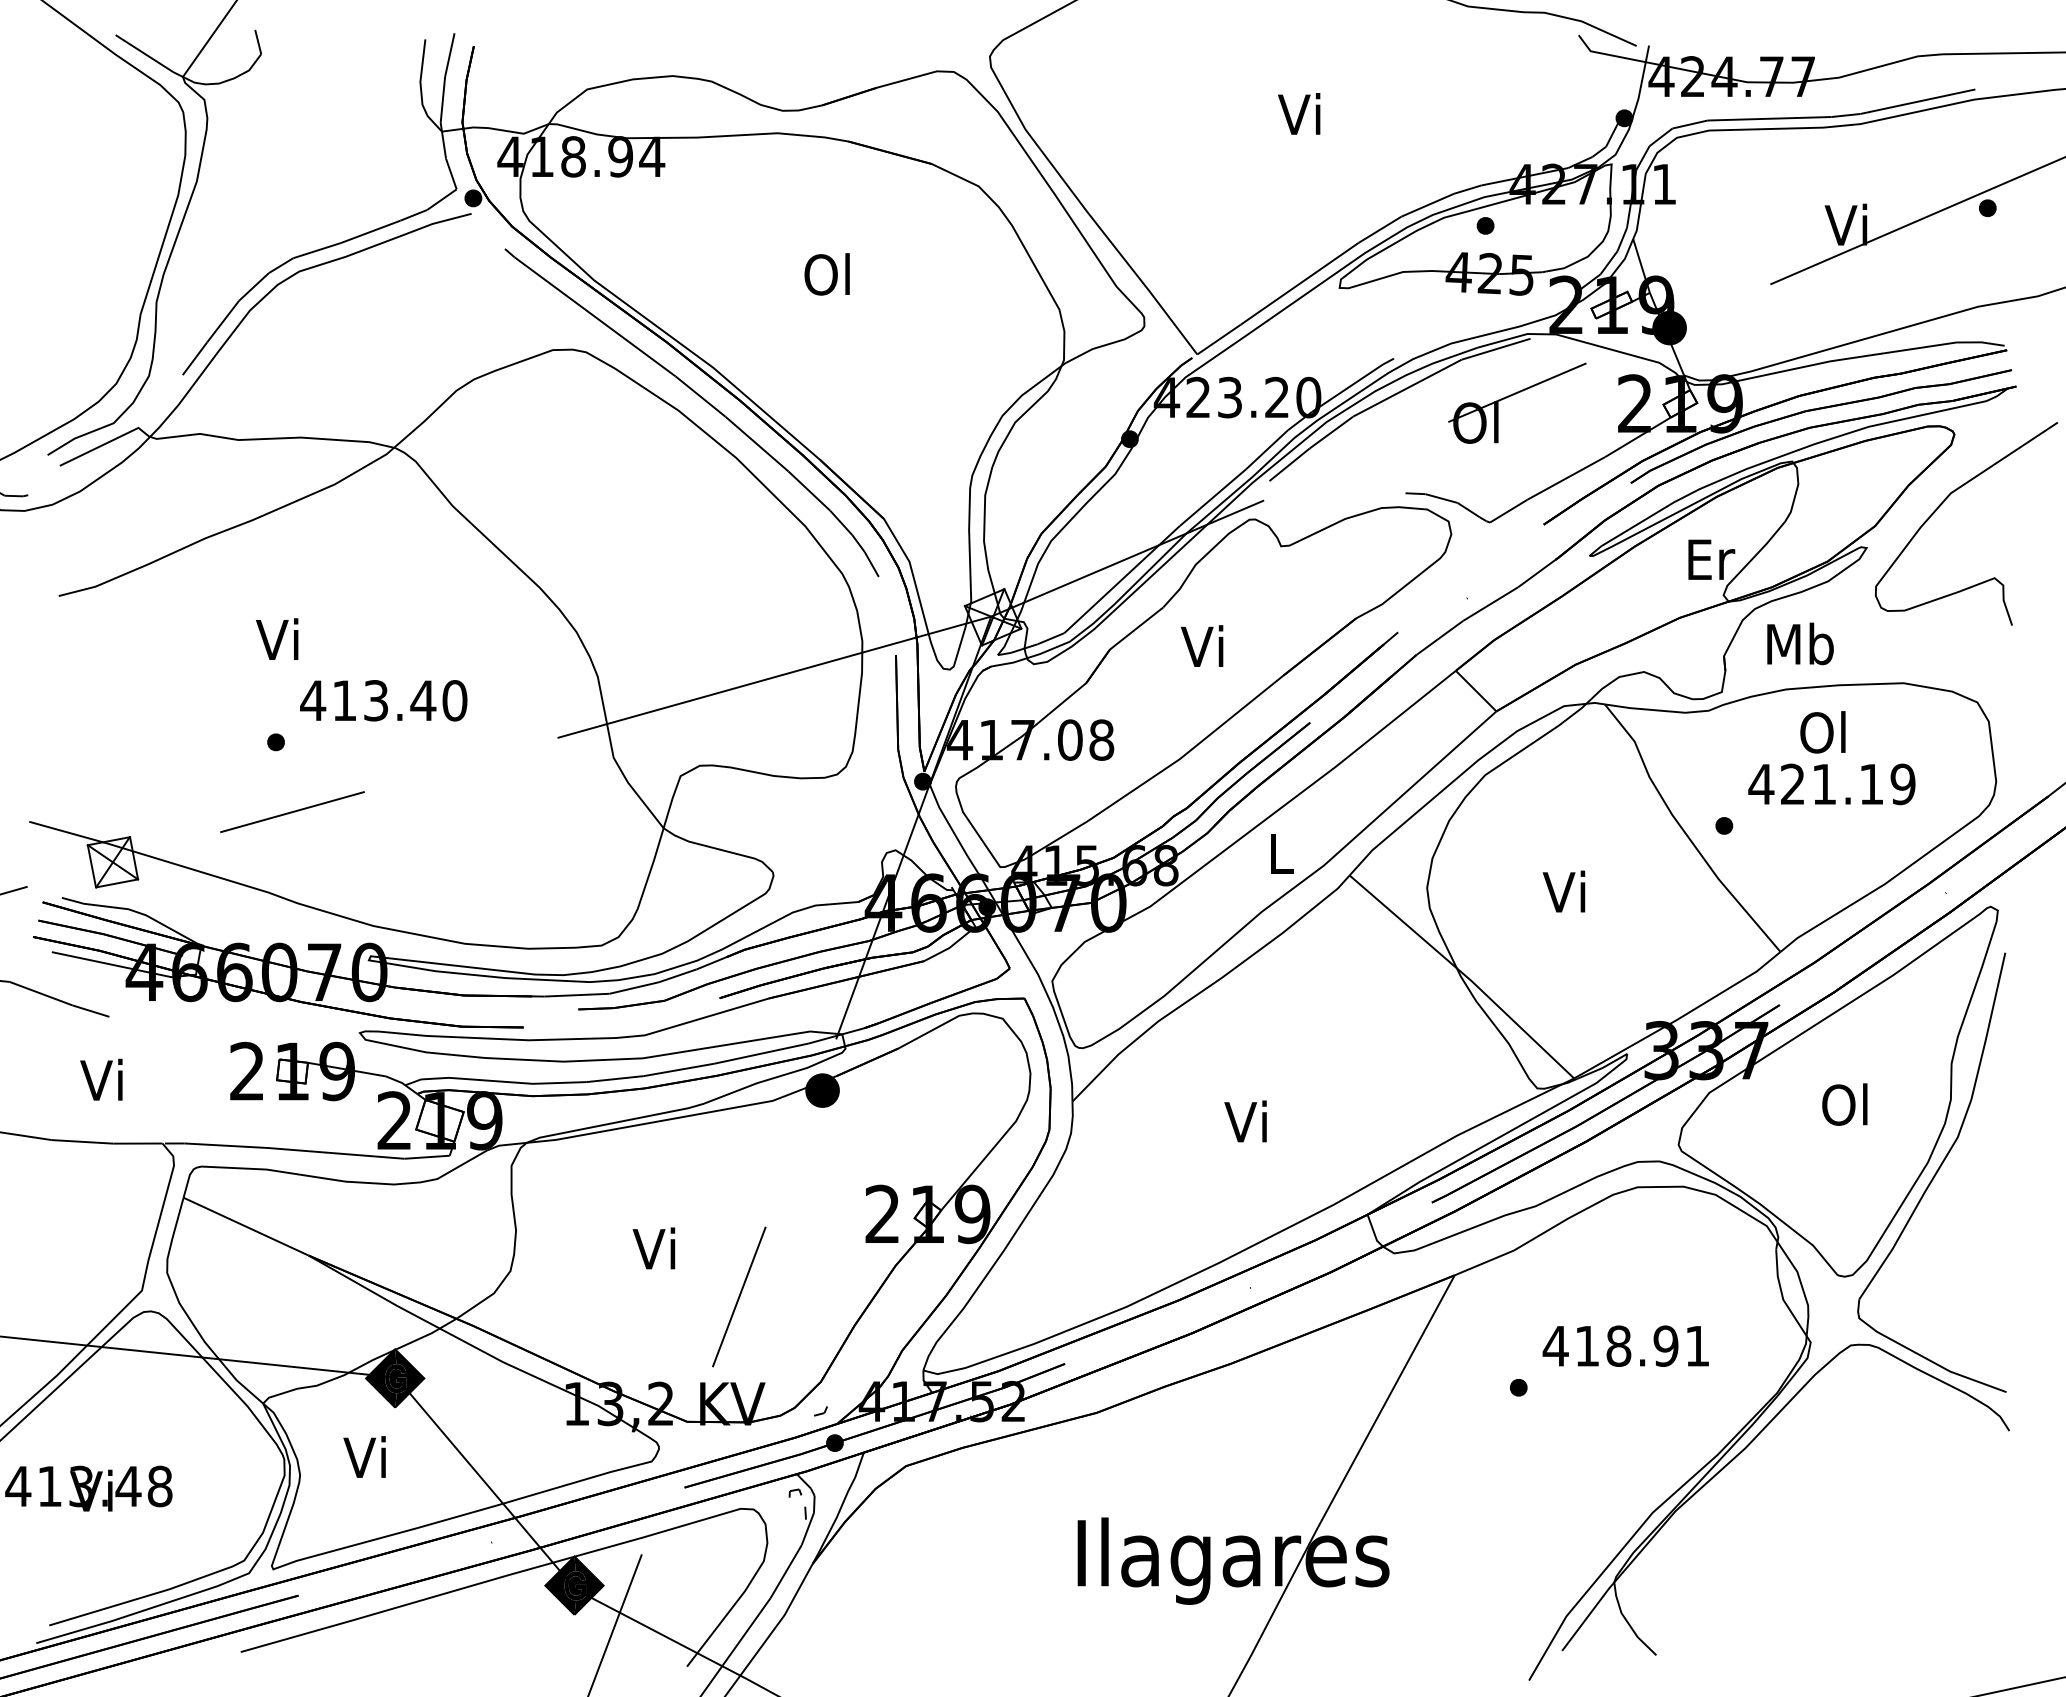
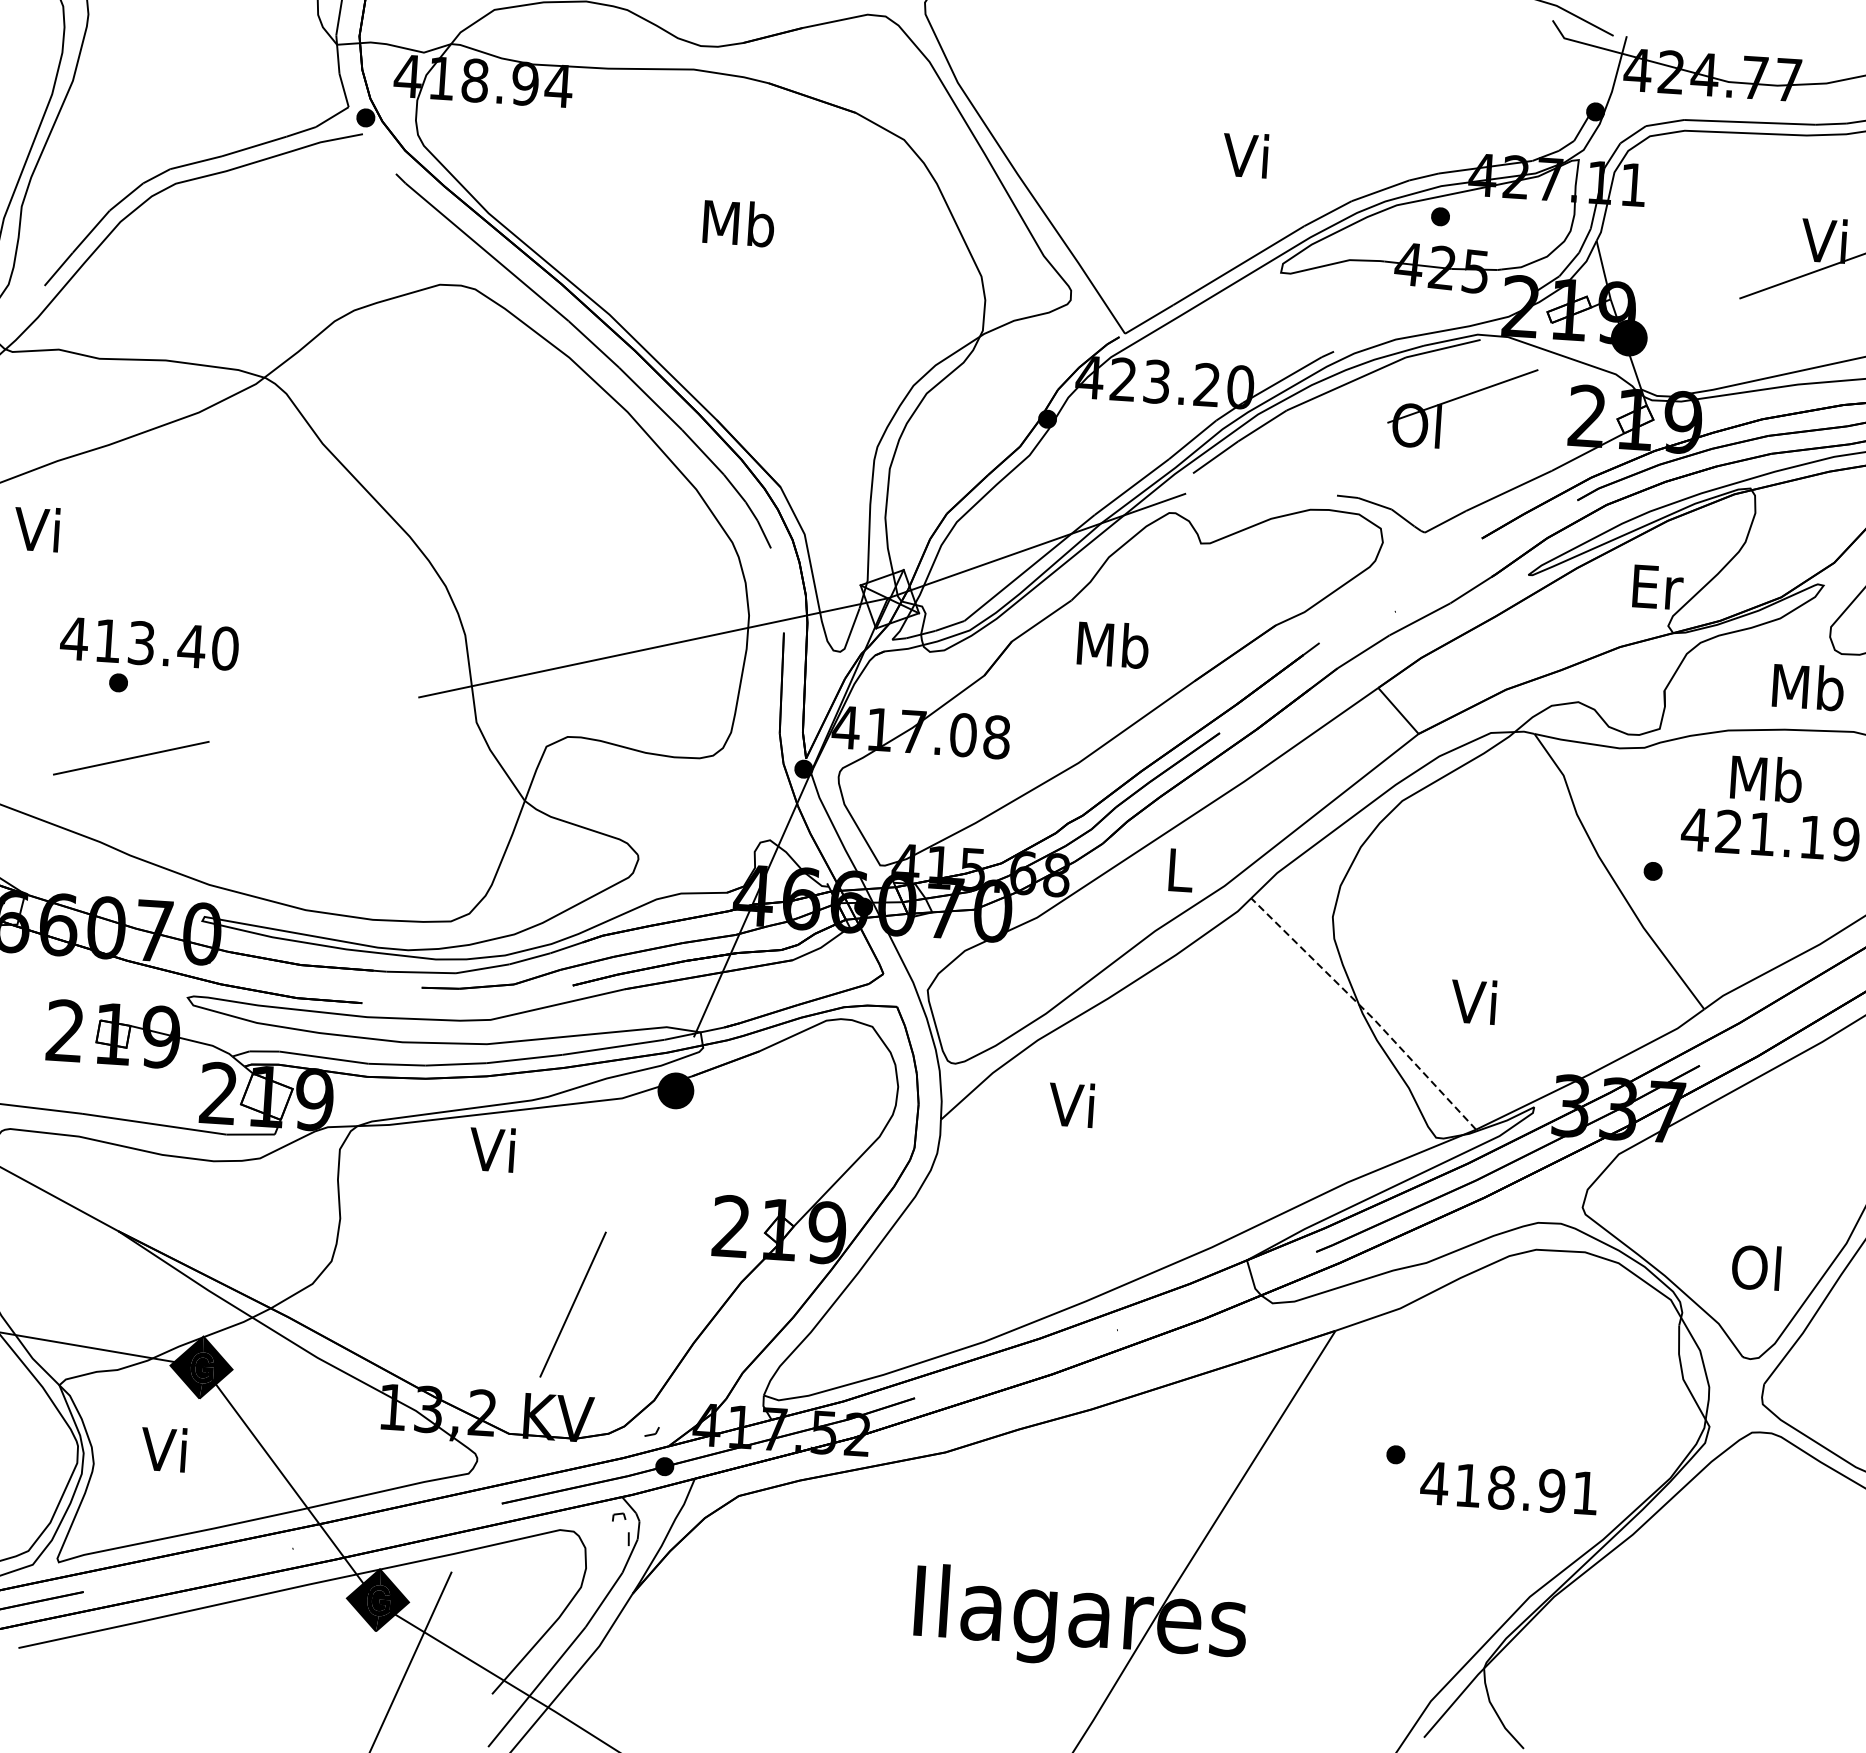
text: (1299, 113) -> (1245, 154), moved
text: (828, 274) -> (738, 223), Ol -> Mb
text: (277, 638) -> (37, 528), moved
text: (1800, 643) -> (1808, 686), moved
text: (1204, 646) -> (1112, 644), Vi -> Mb
text: (383, 700) -> (149, 643), moved
text: (1824, 732) -> (1766, 778), Ol -> Mb
text: (1563, 891) -> (1473, 1001), moved
line: (1464, 974) -> (1366, 1011), solid -> dashed
text: (1844, 1104) -> (1755, 1267), moved
text: (1245, 1121) -> (1071, 1104), moved
text: (653, 1248) -> (491, 1149), moved
text: (1625, 1345) -> (1508, 1487), moved

